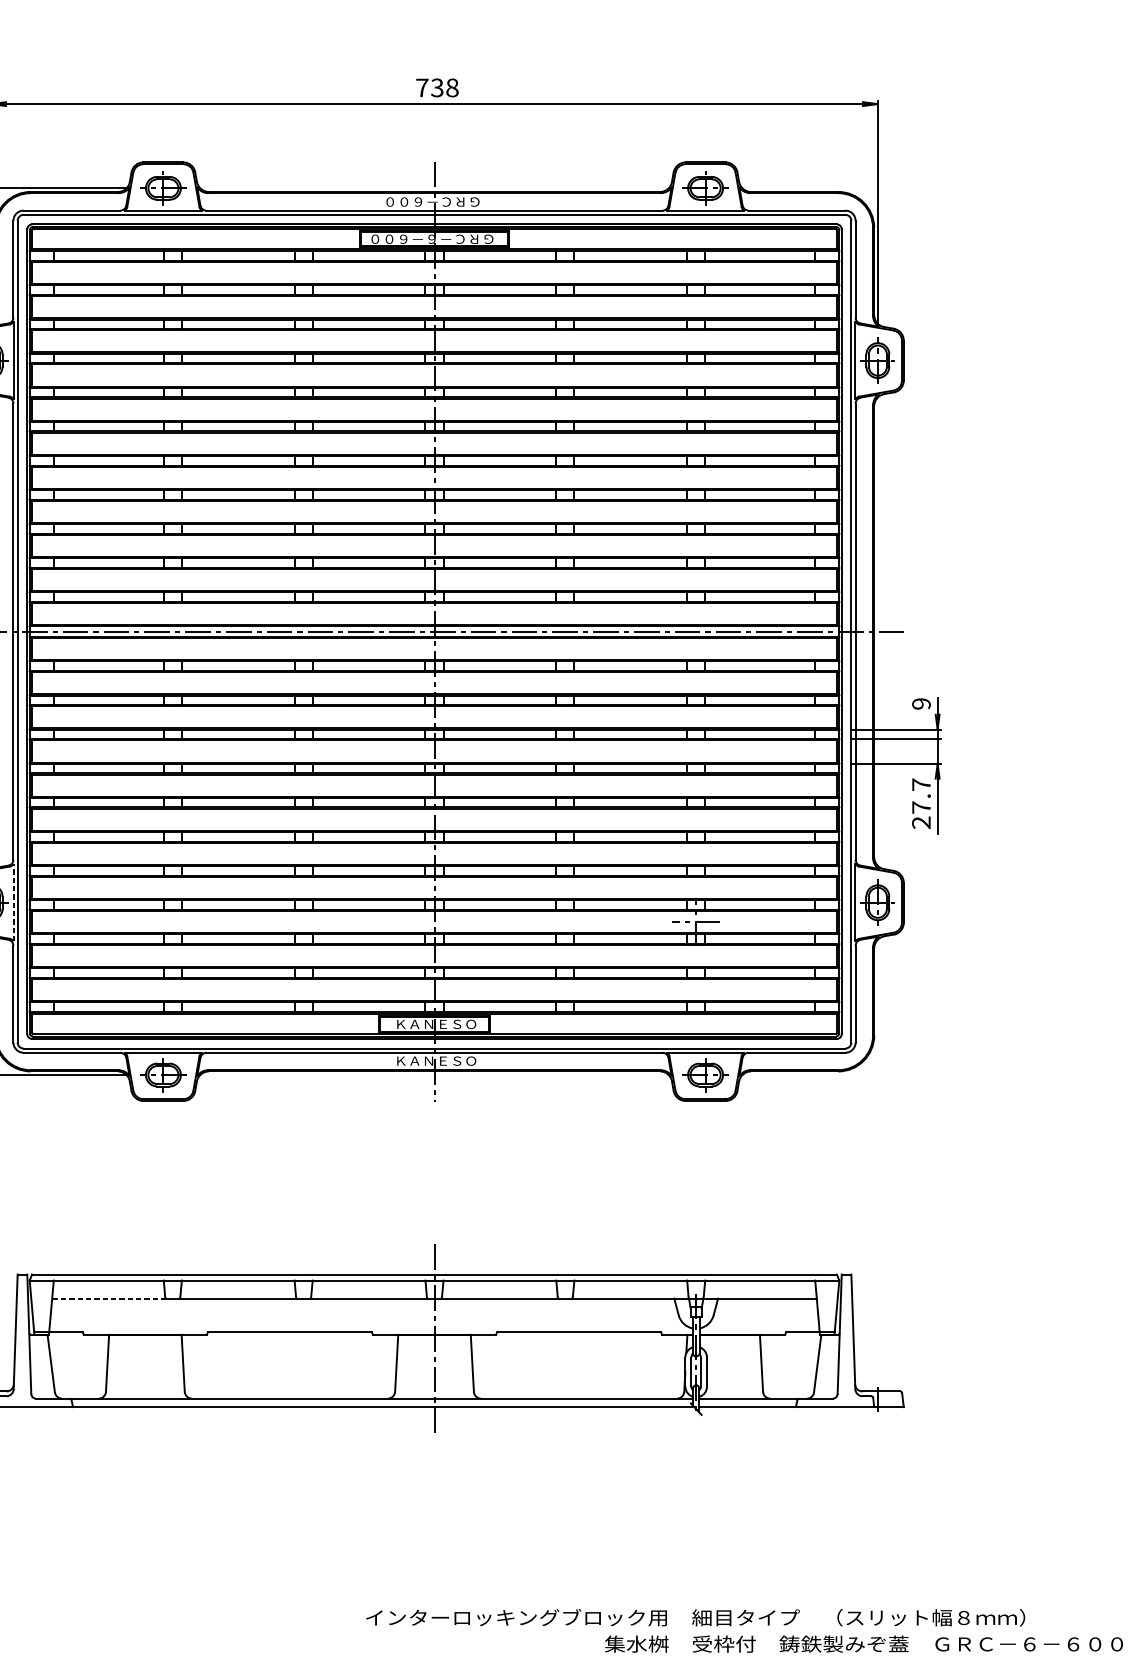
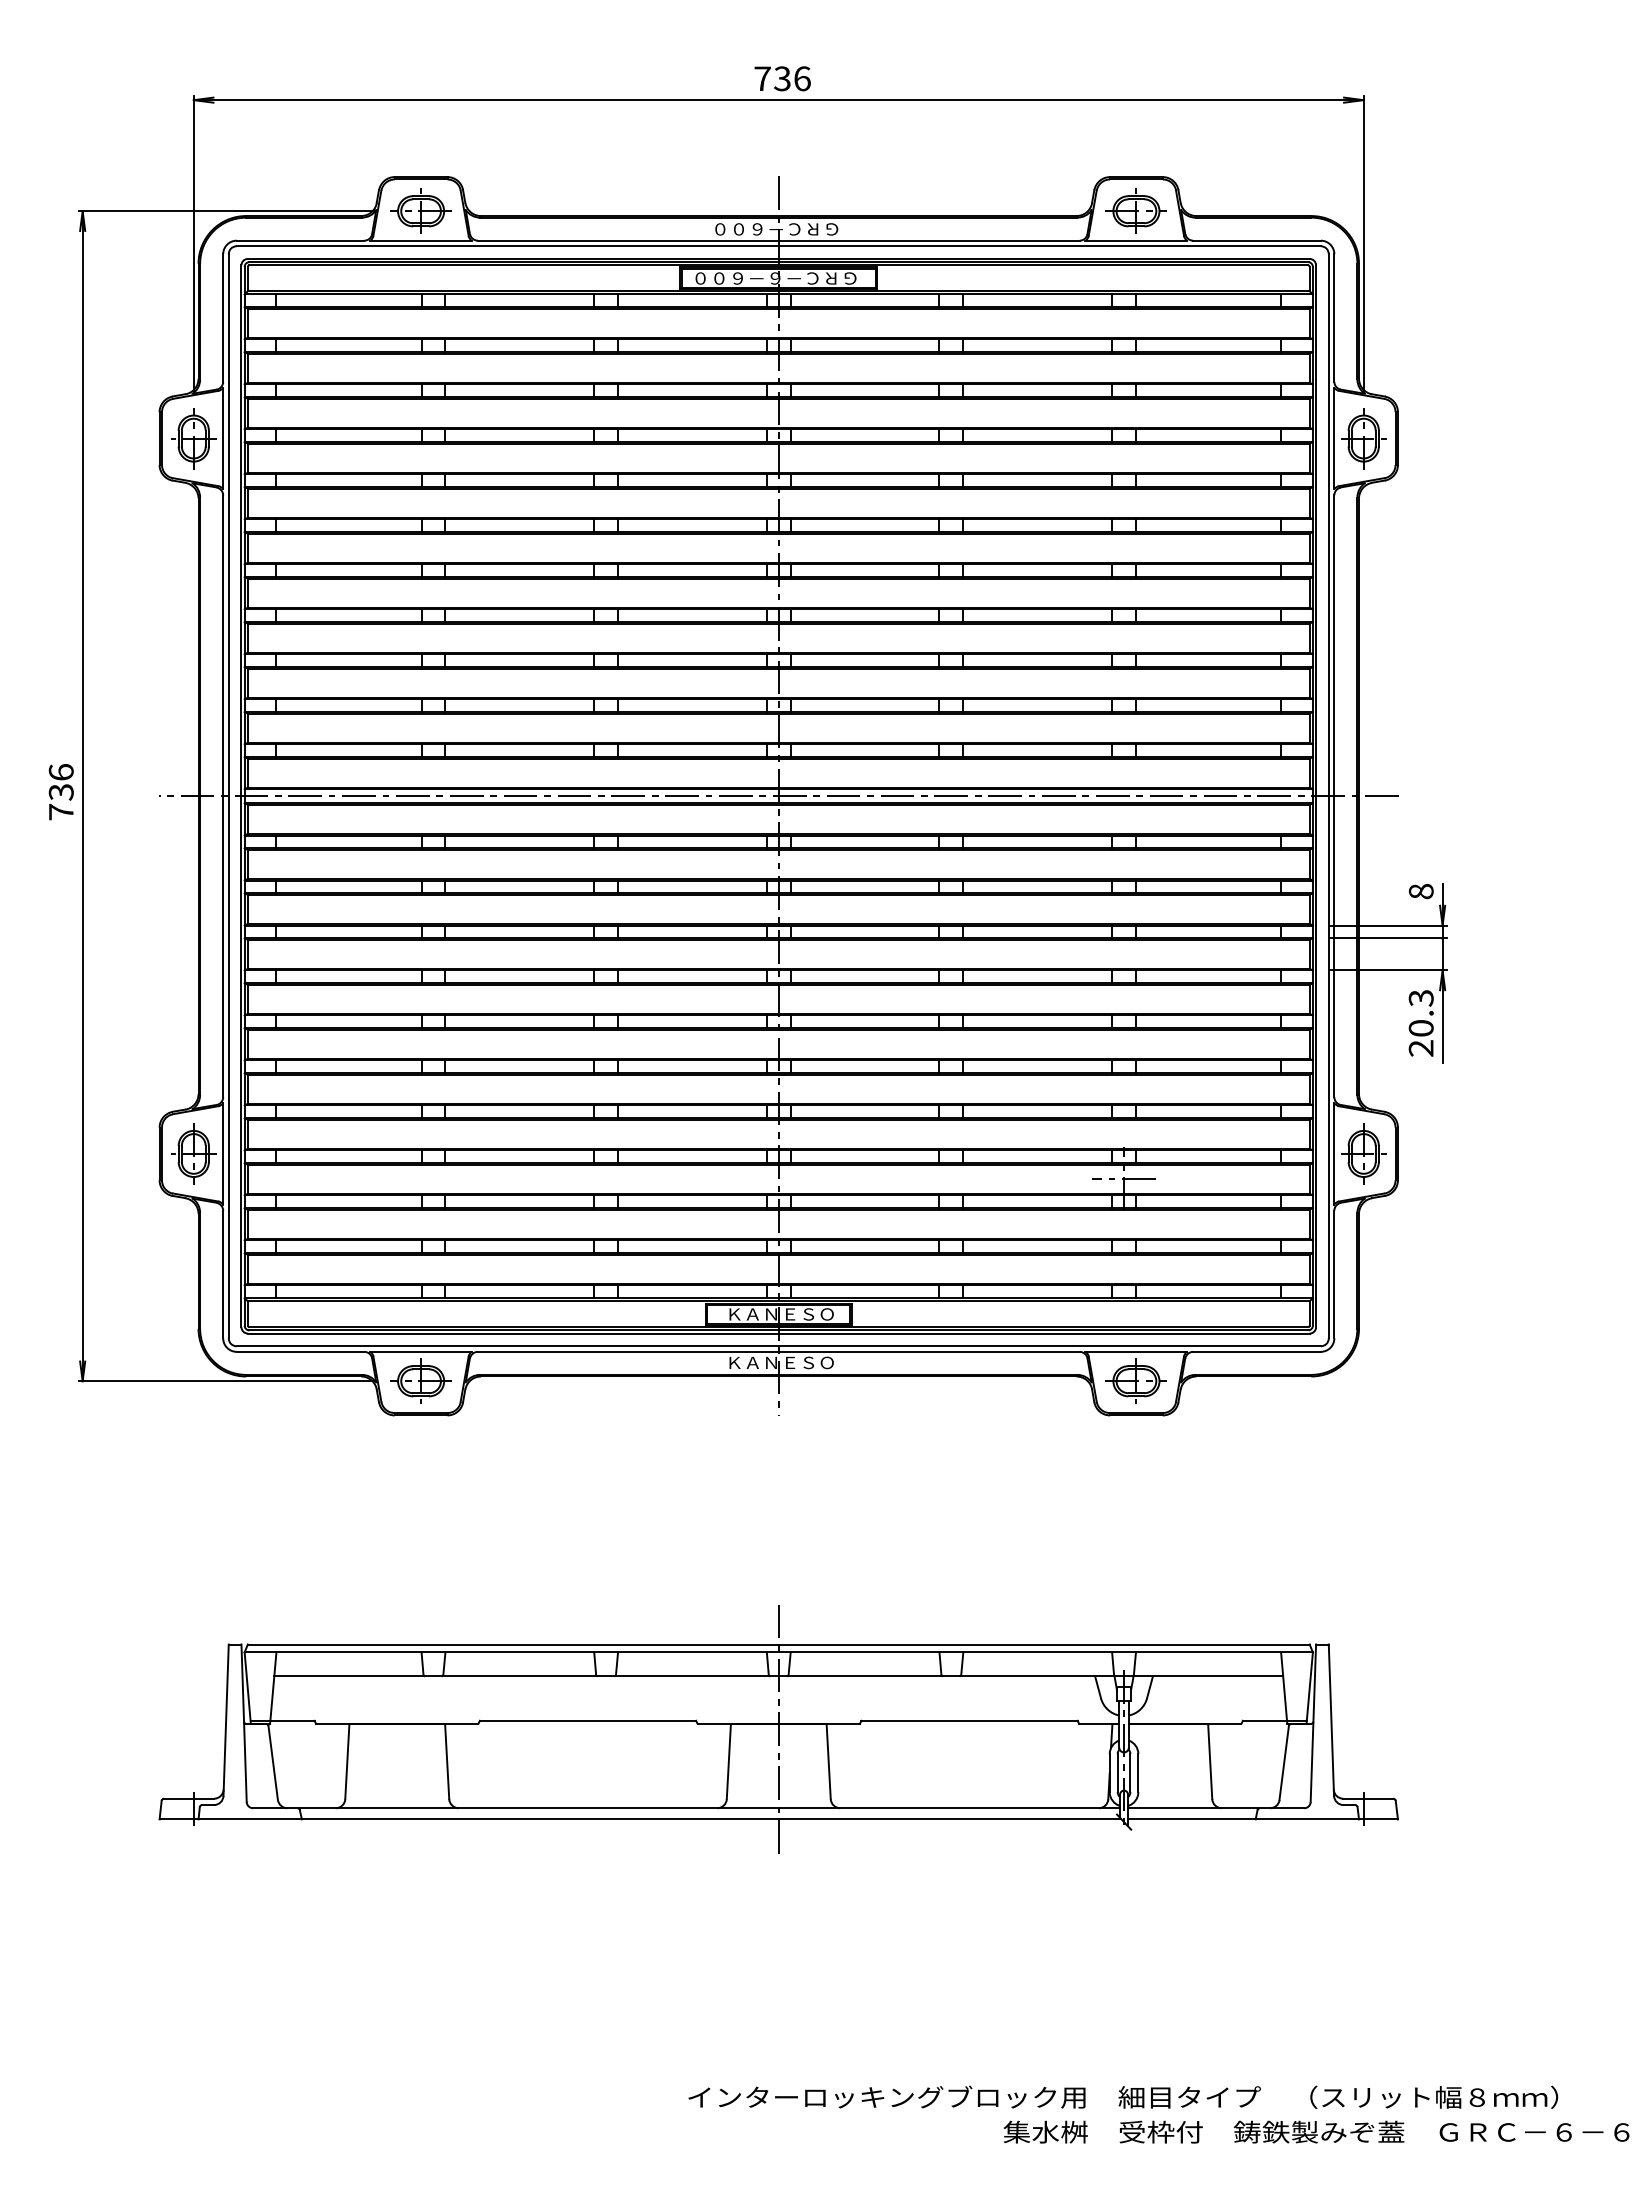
text: (452, 87) -> (802, 78), 738 -> 736
text: (920, 703) -> (1420, 891), 9 -> 8
text: (920, 795) -> (1420, 1012), 27.7 -> 20.3
line: (13, 902) -> (223, 1153), dashed -> solid
line: (109, 1298) -> (349, 1676), dashed -> solid

